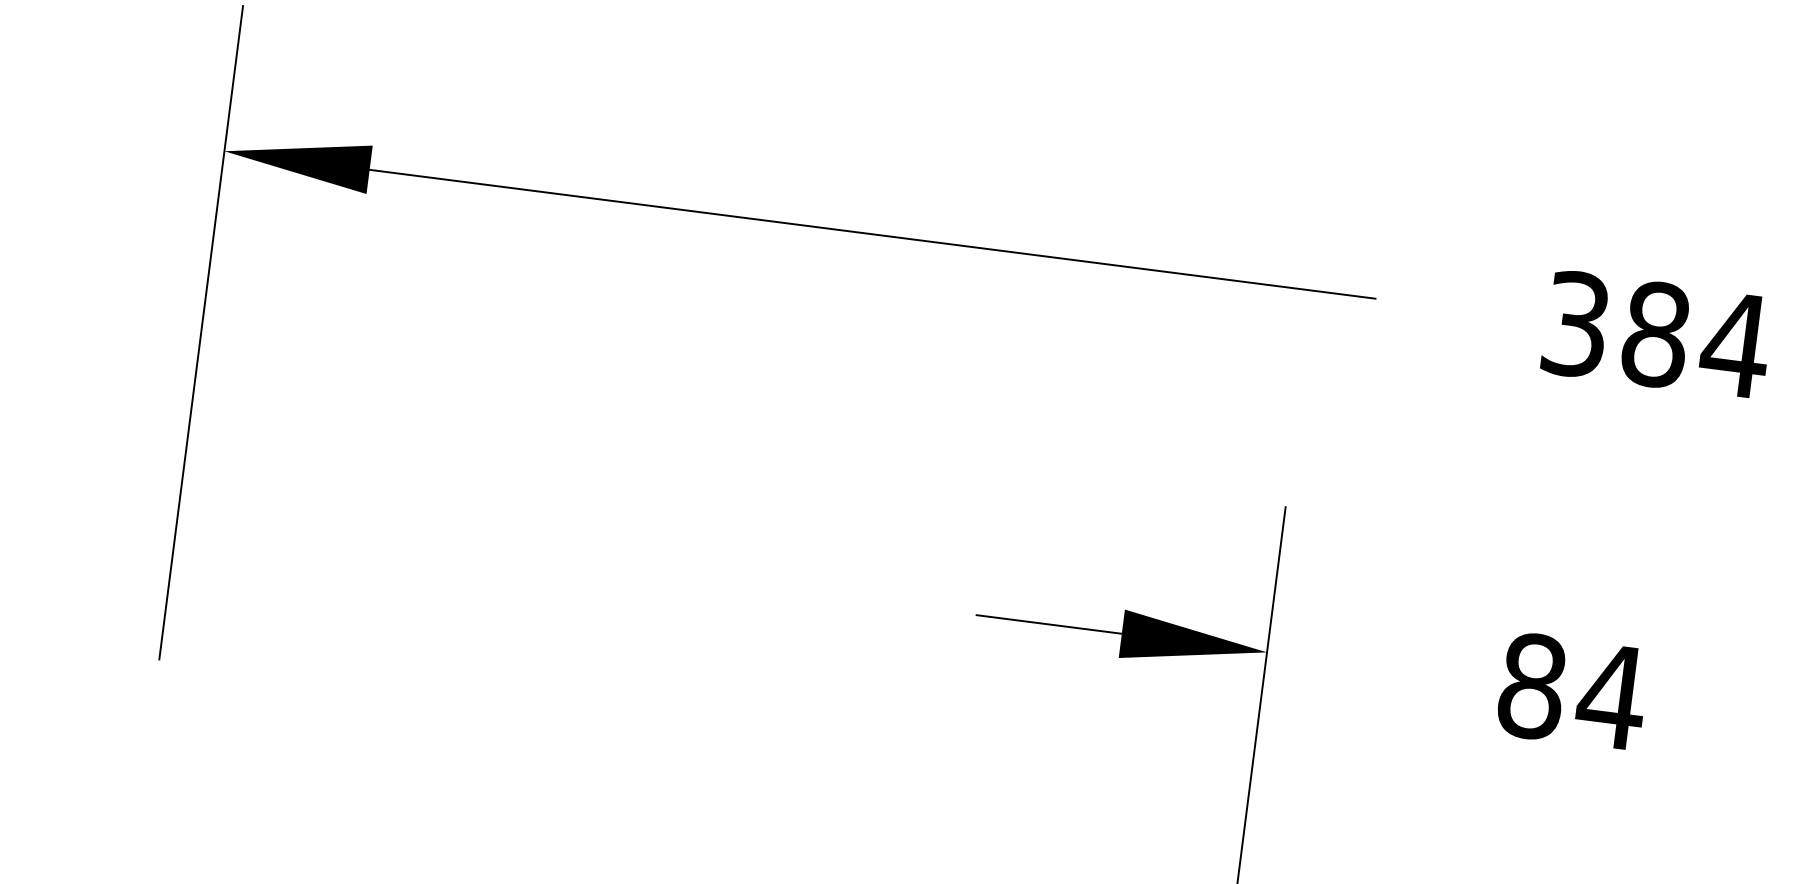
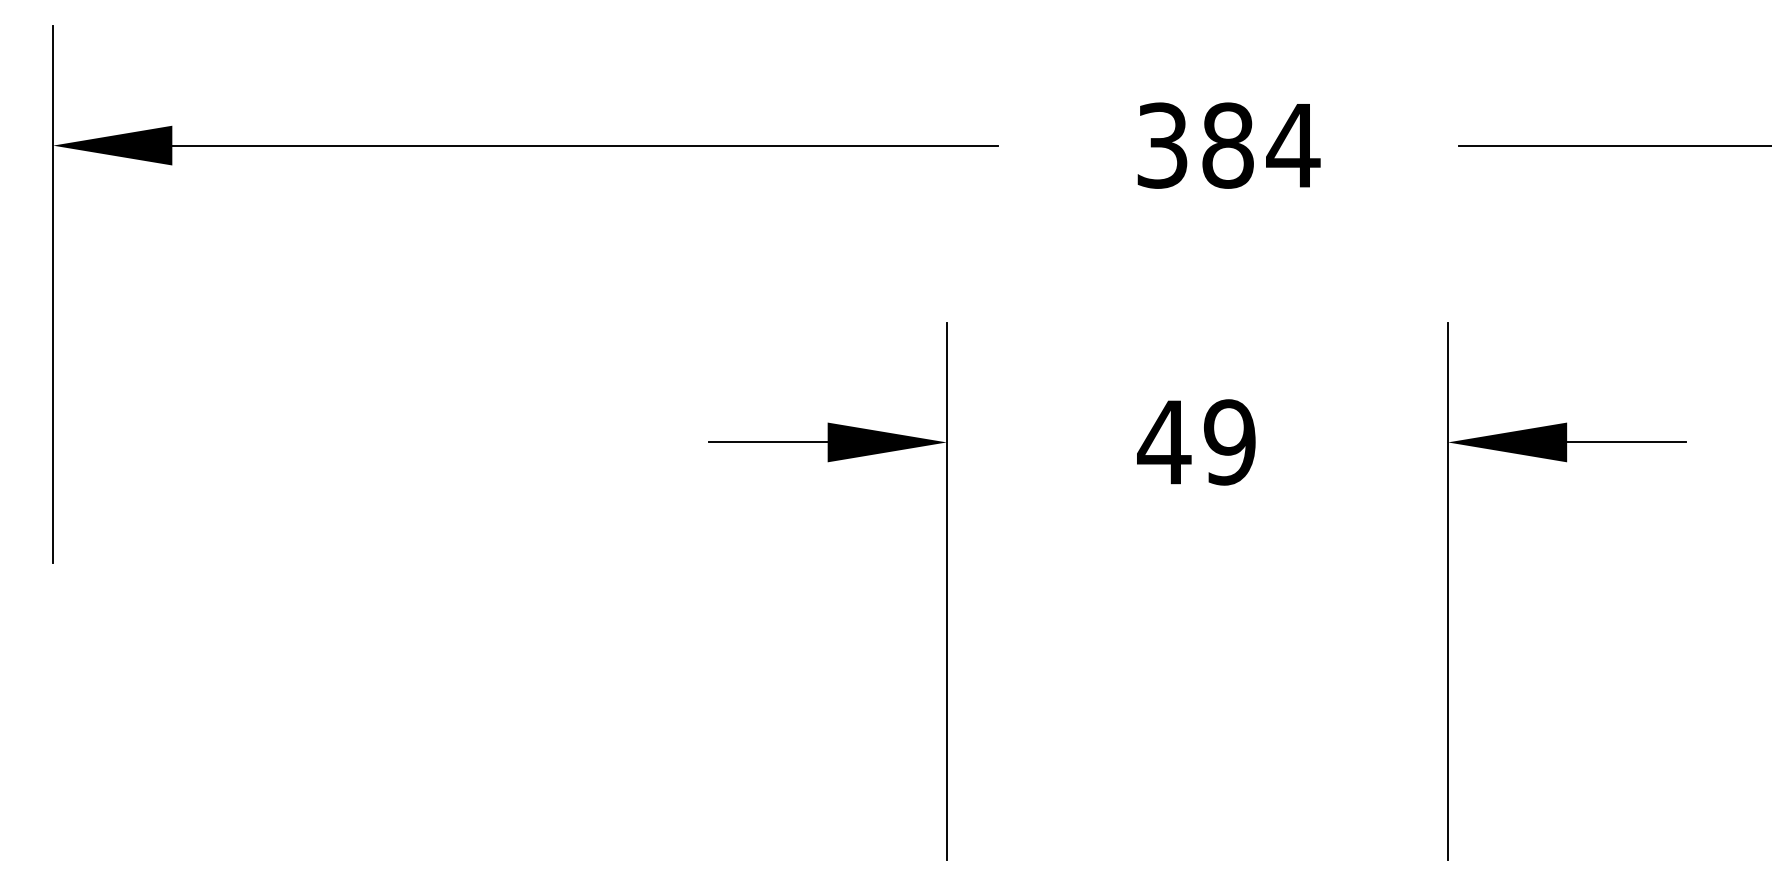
text: (1572, 691) -> (1197, 442), 84 -> 49

